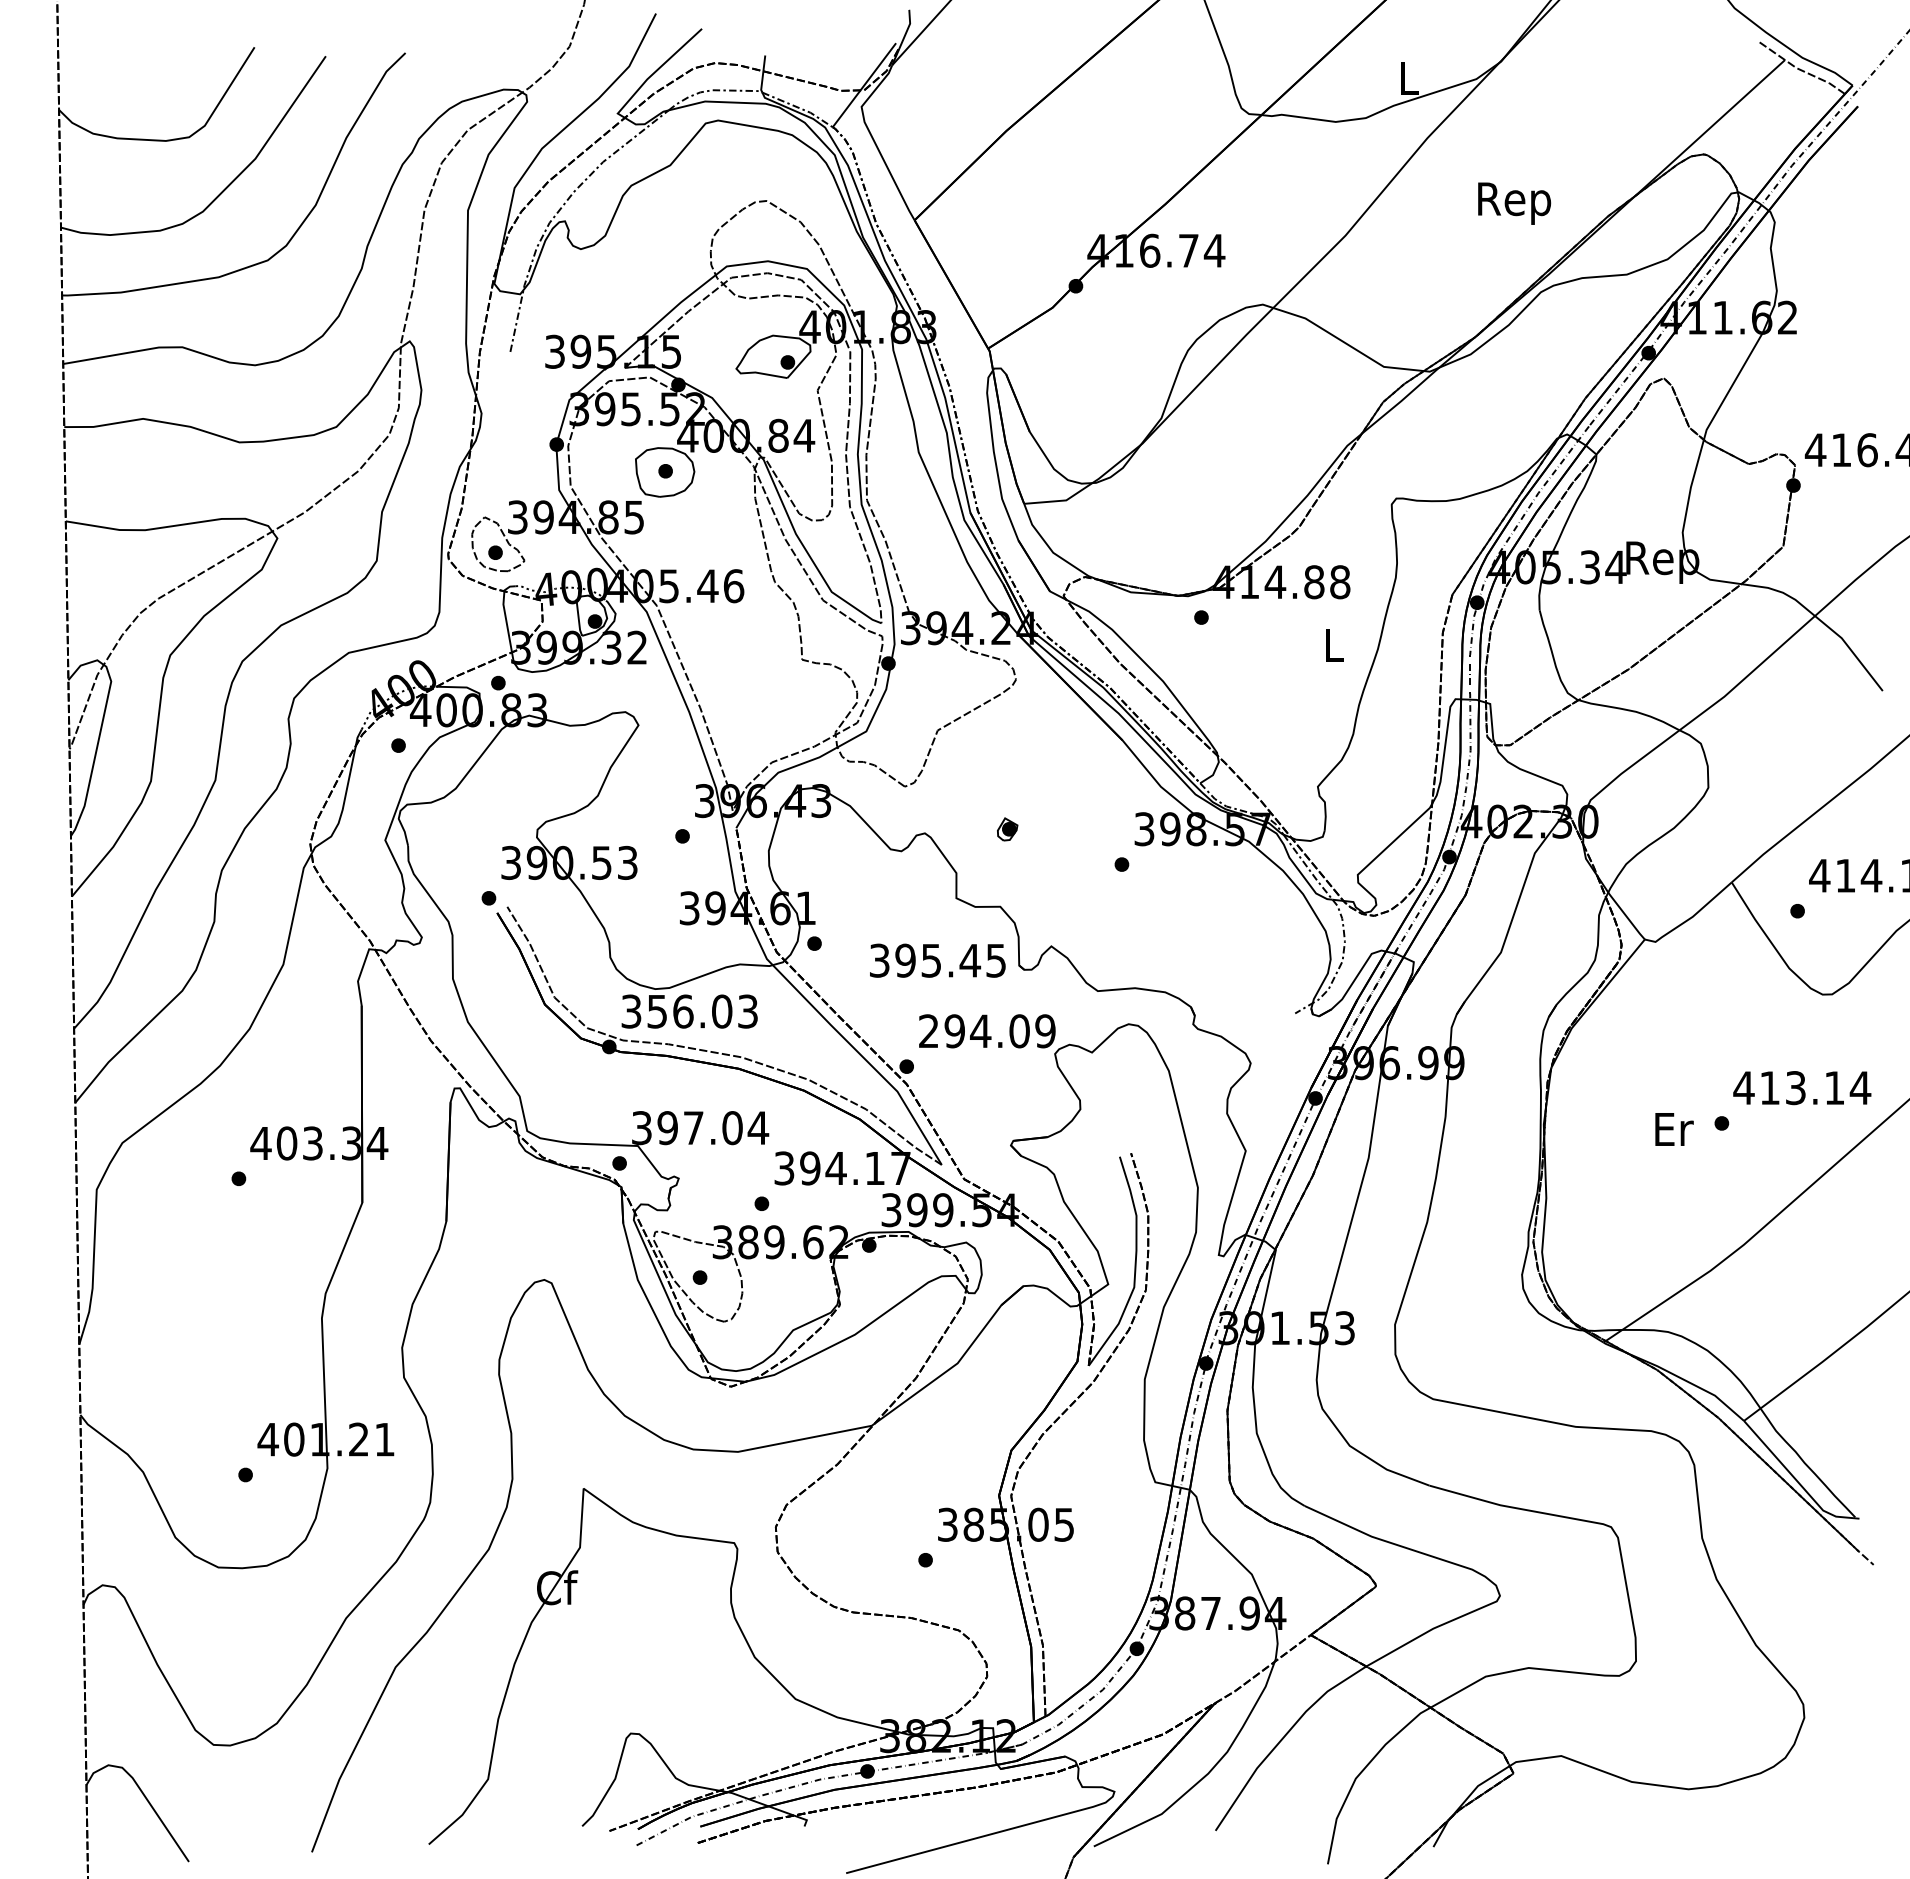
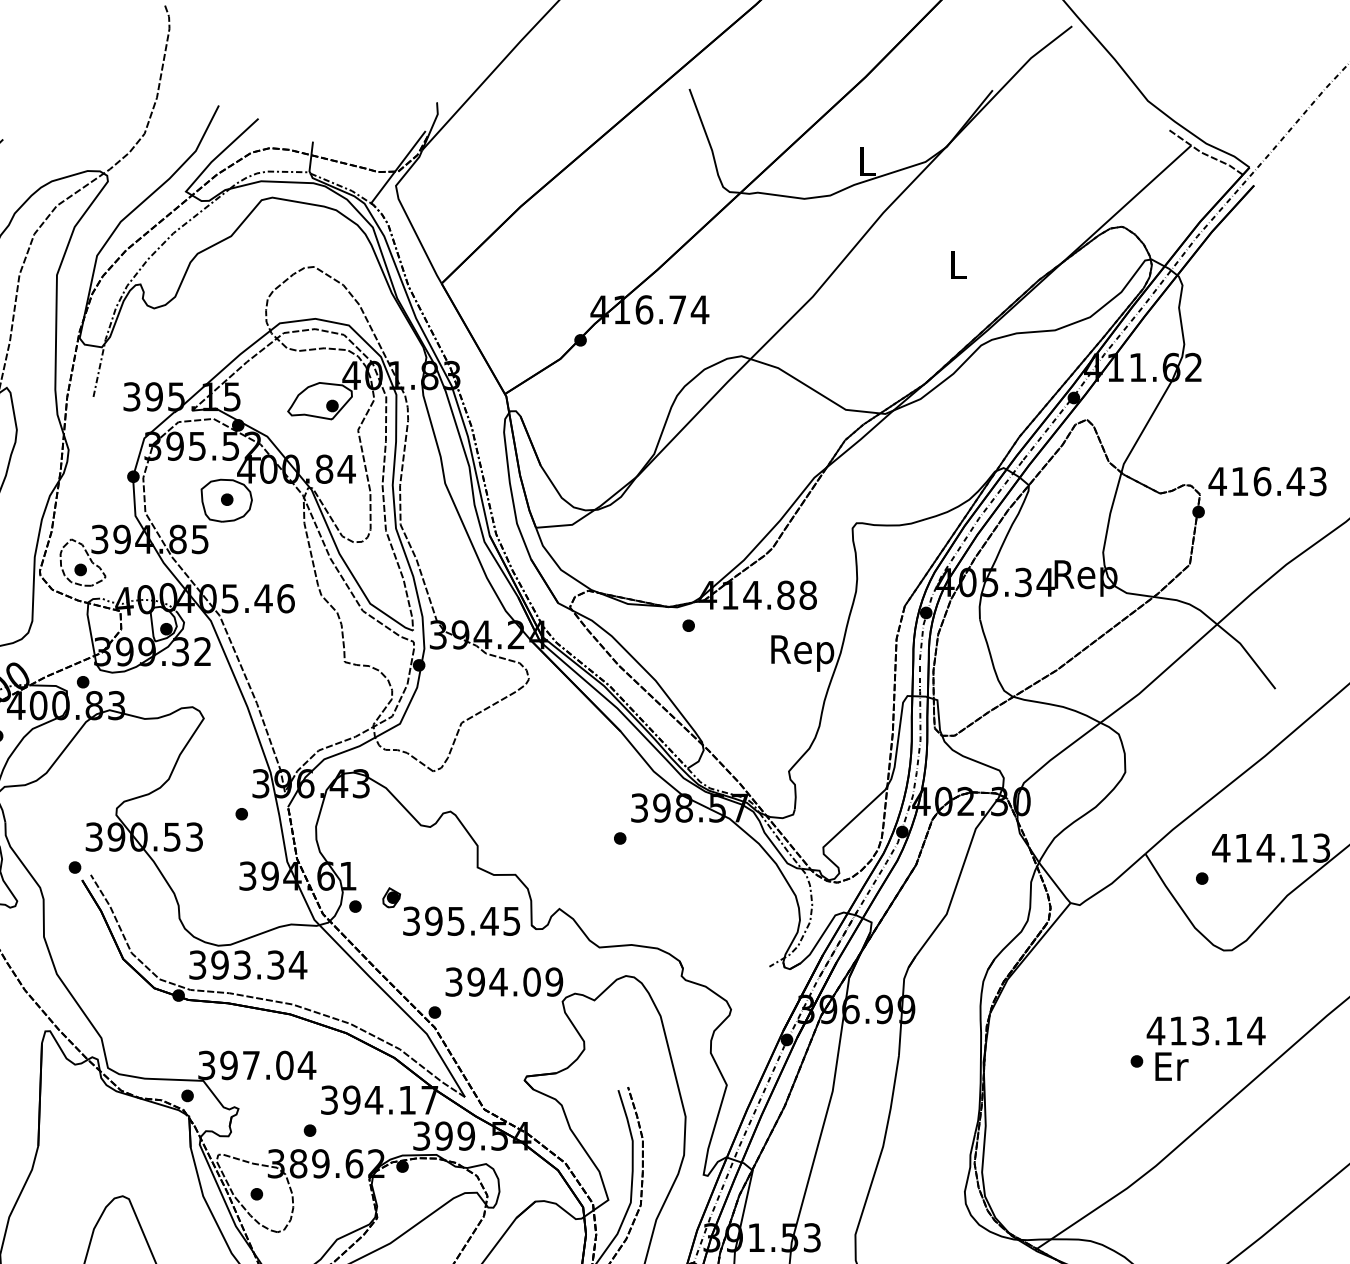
text: (1514, 203) -> (958, 269), Rep -> L
text: (1333, 649) -> (802, 653), L -> Rep
part: (1007, 829) -> (391, 897), moved
text: (702, 1011) -> (258, 965), 356.03 -> 393.34
text: (928, 1031) -> (453, 982), 294.09 -> 394.09
text: (1674, 1129) -> (1171, 1066), moved

